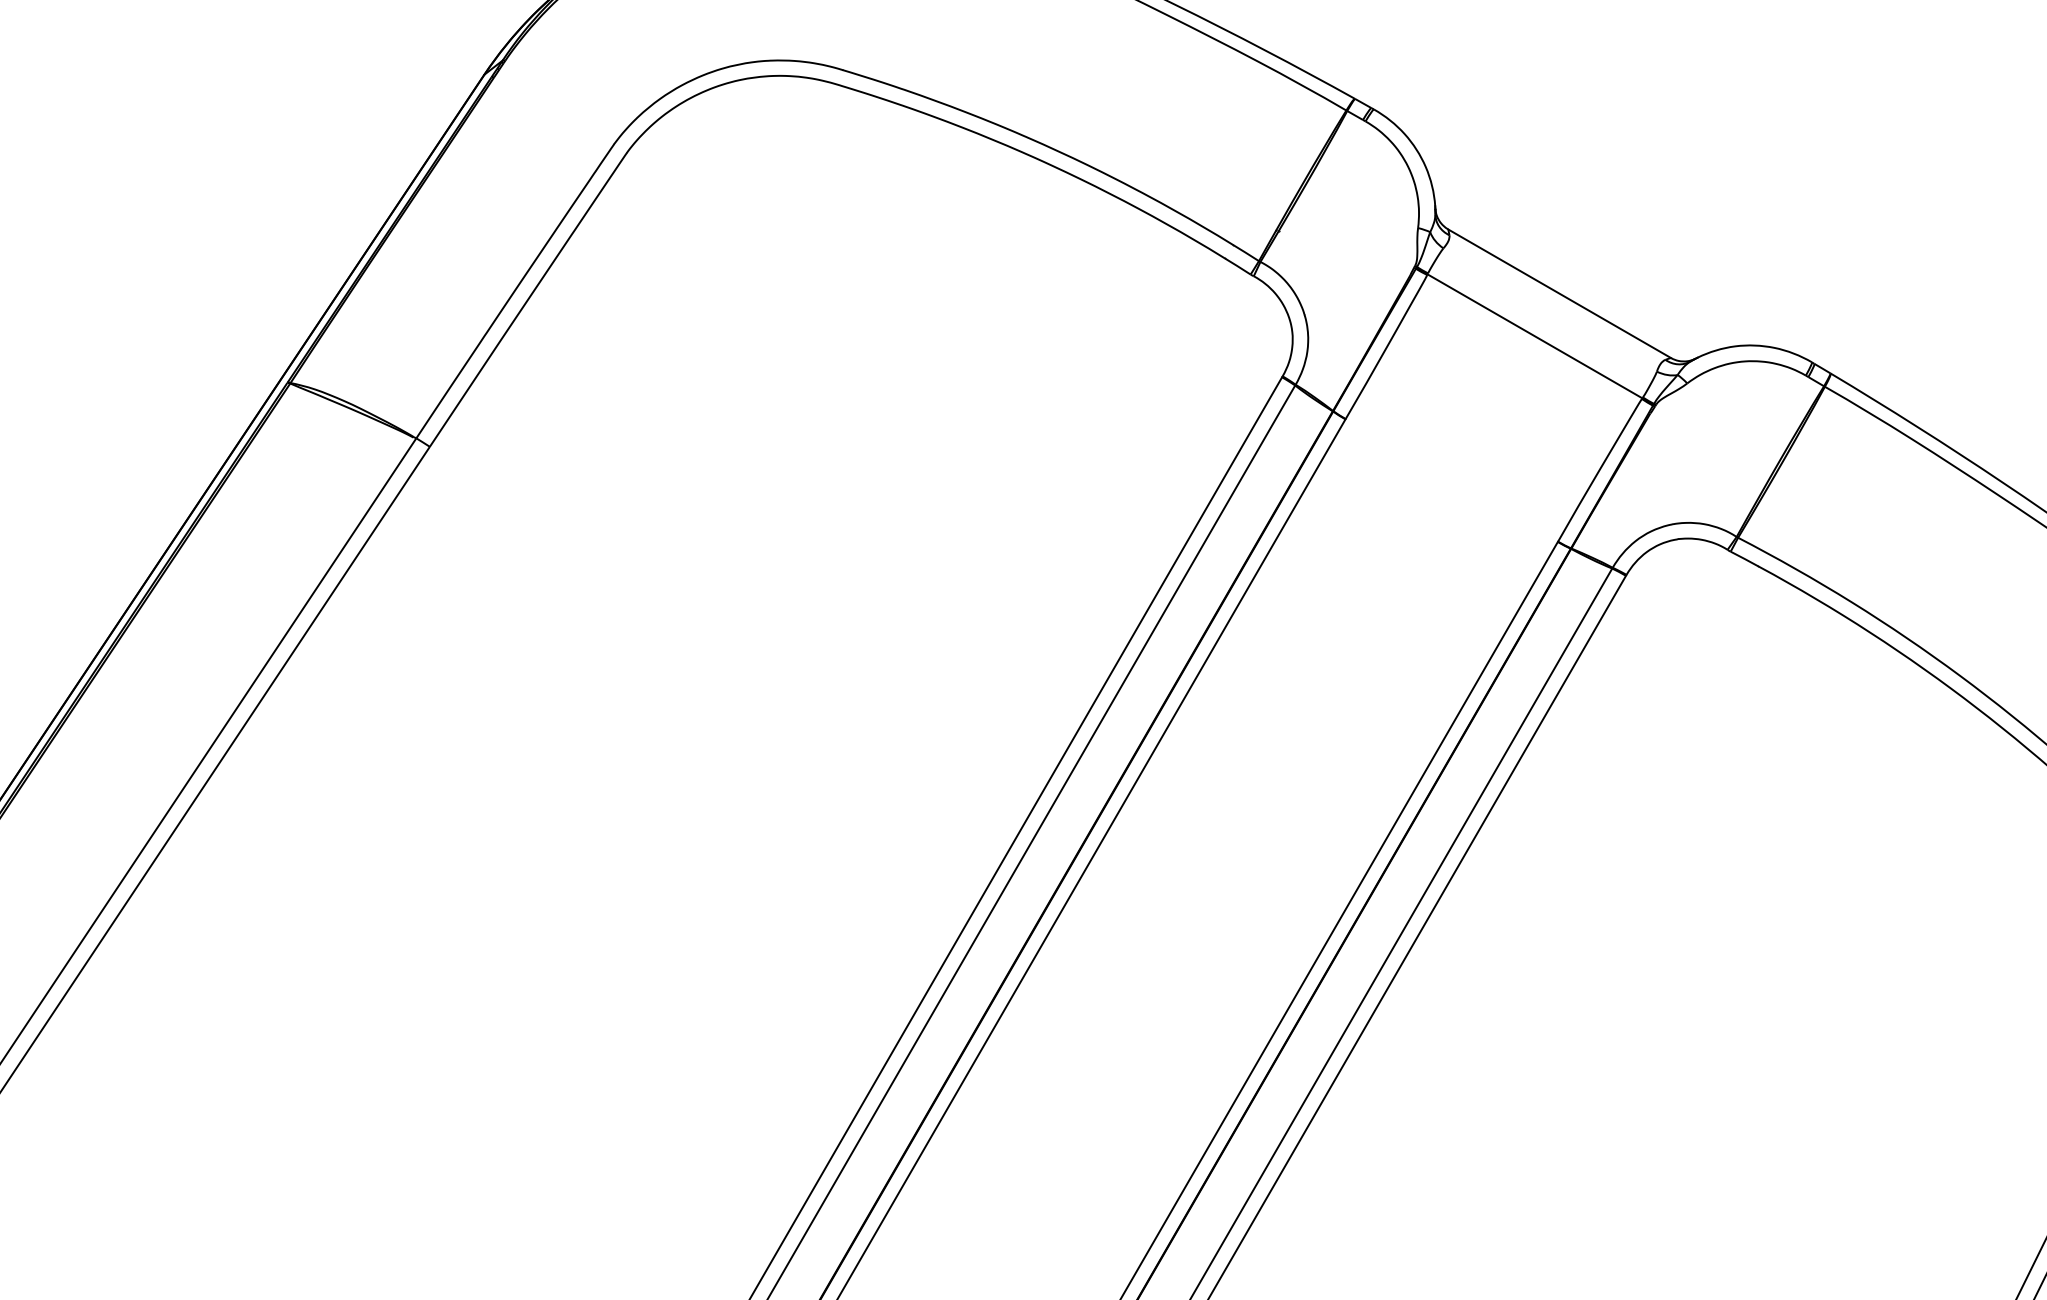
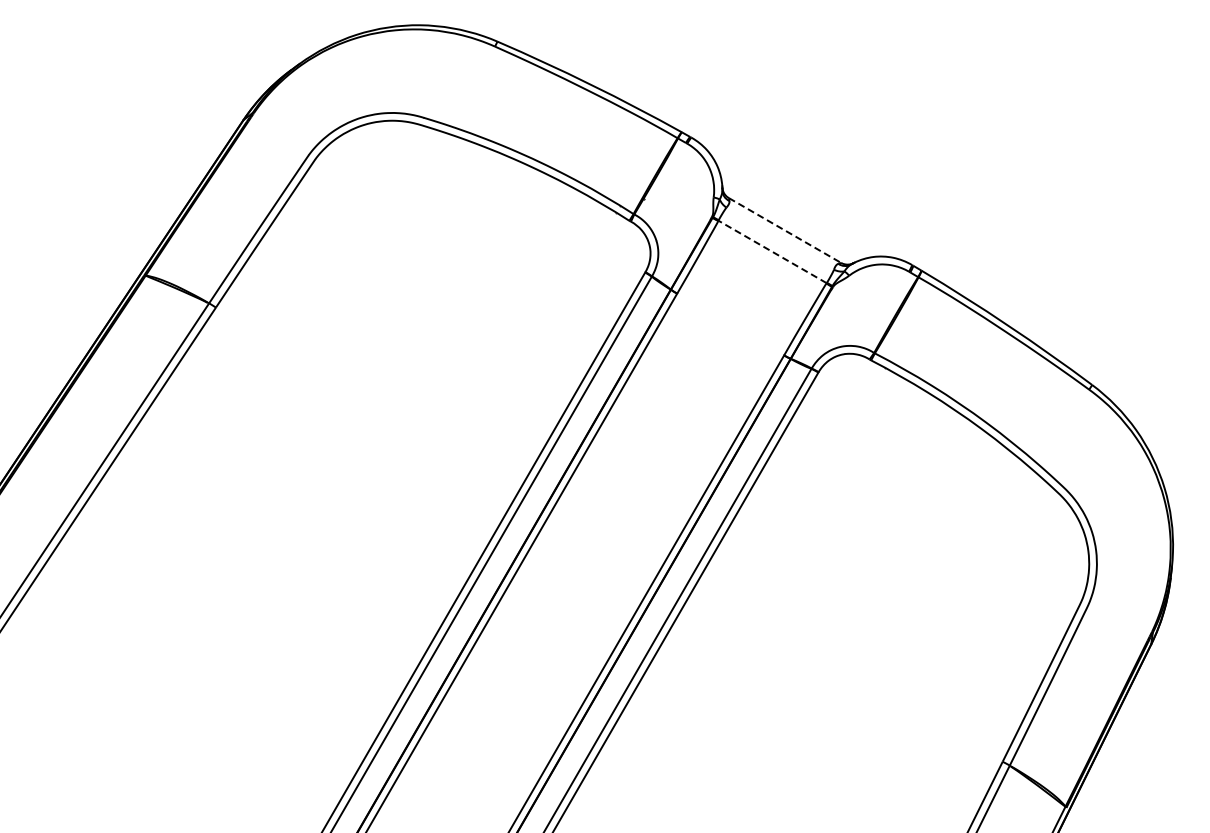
line: (1558, 293) -> (784, 230), solid -> dashed
line: (1534, 335) -> (772, 251), solid -> dashed

